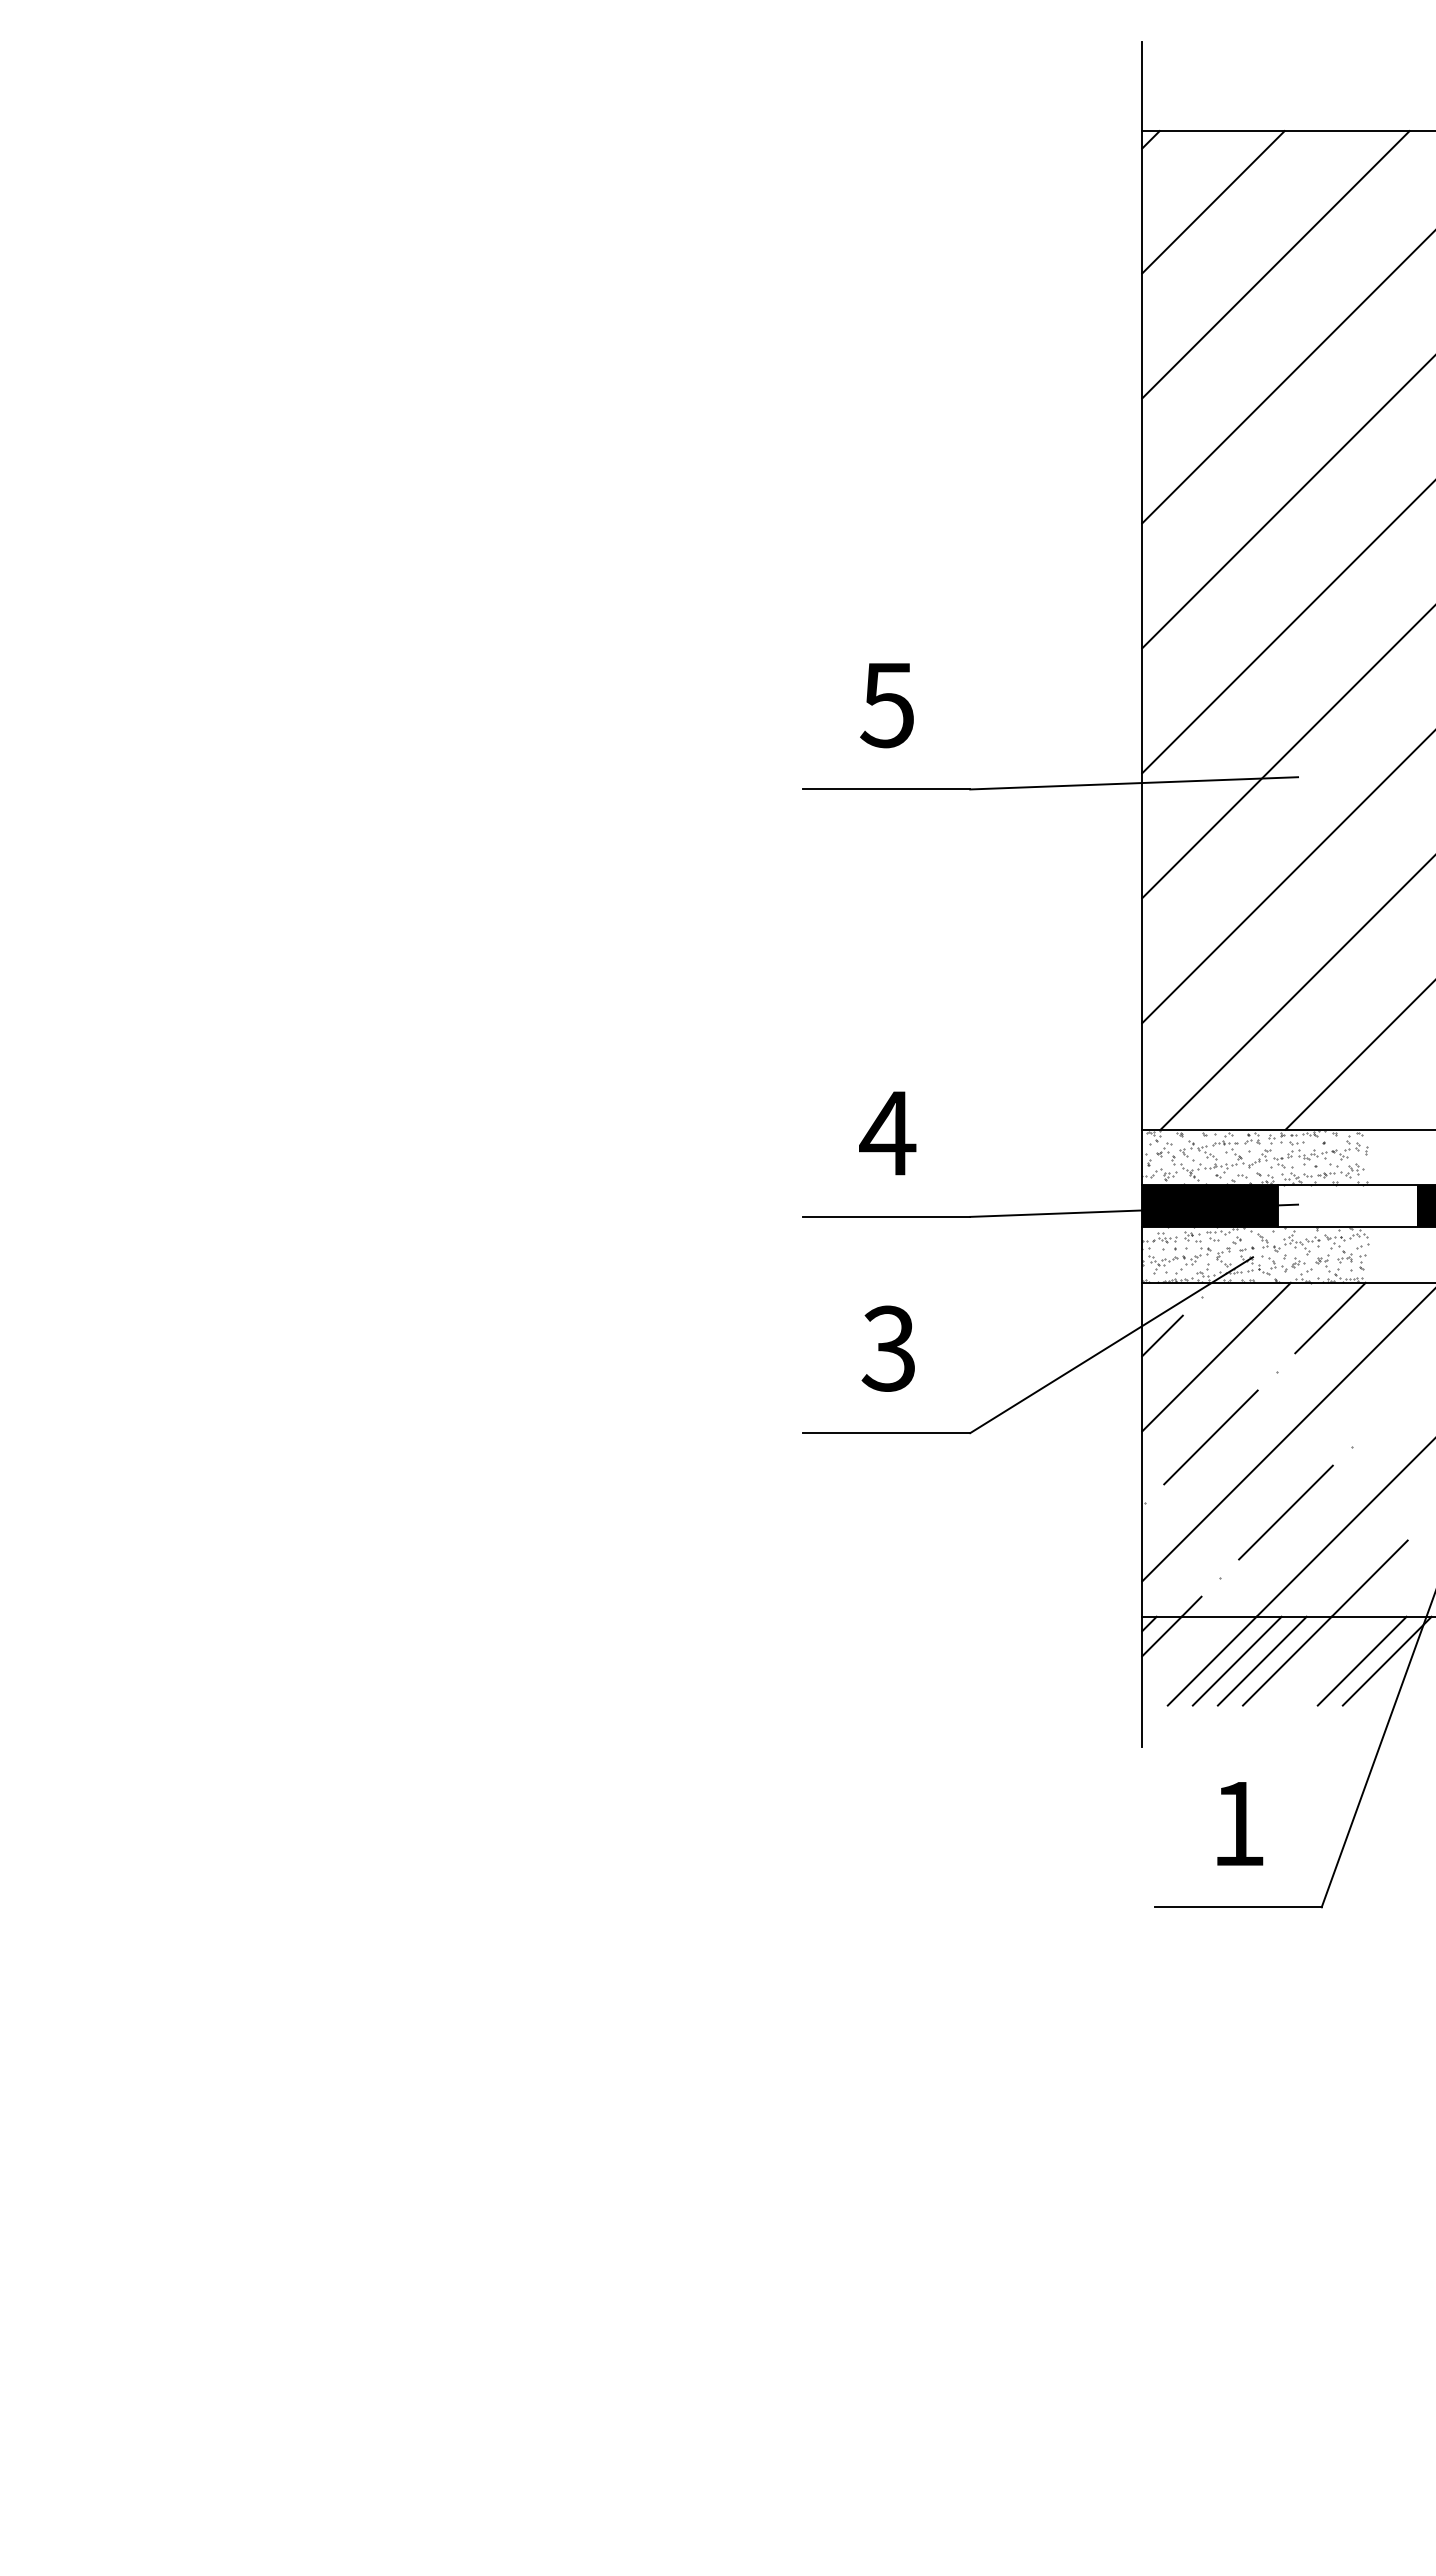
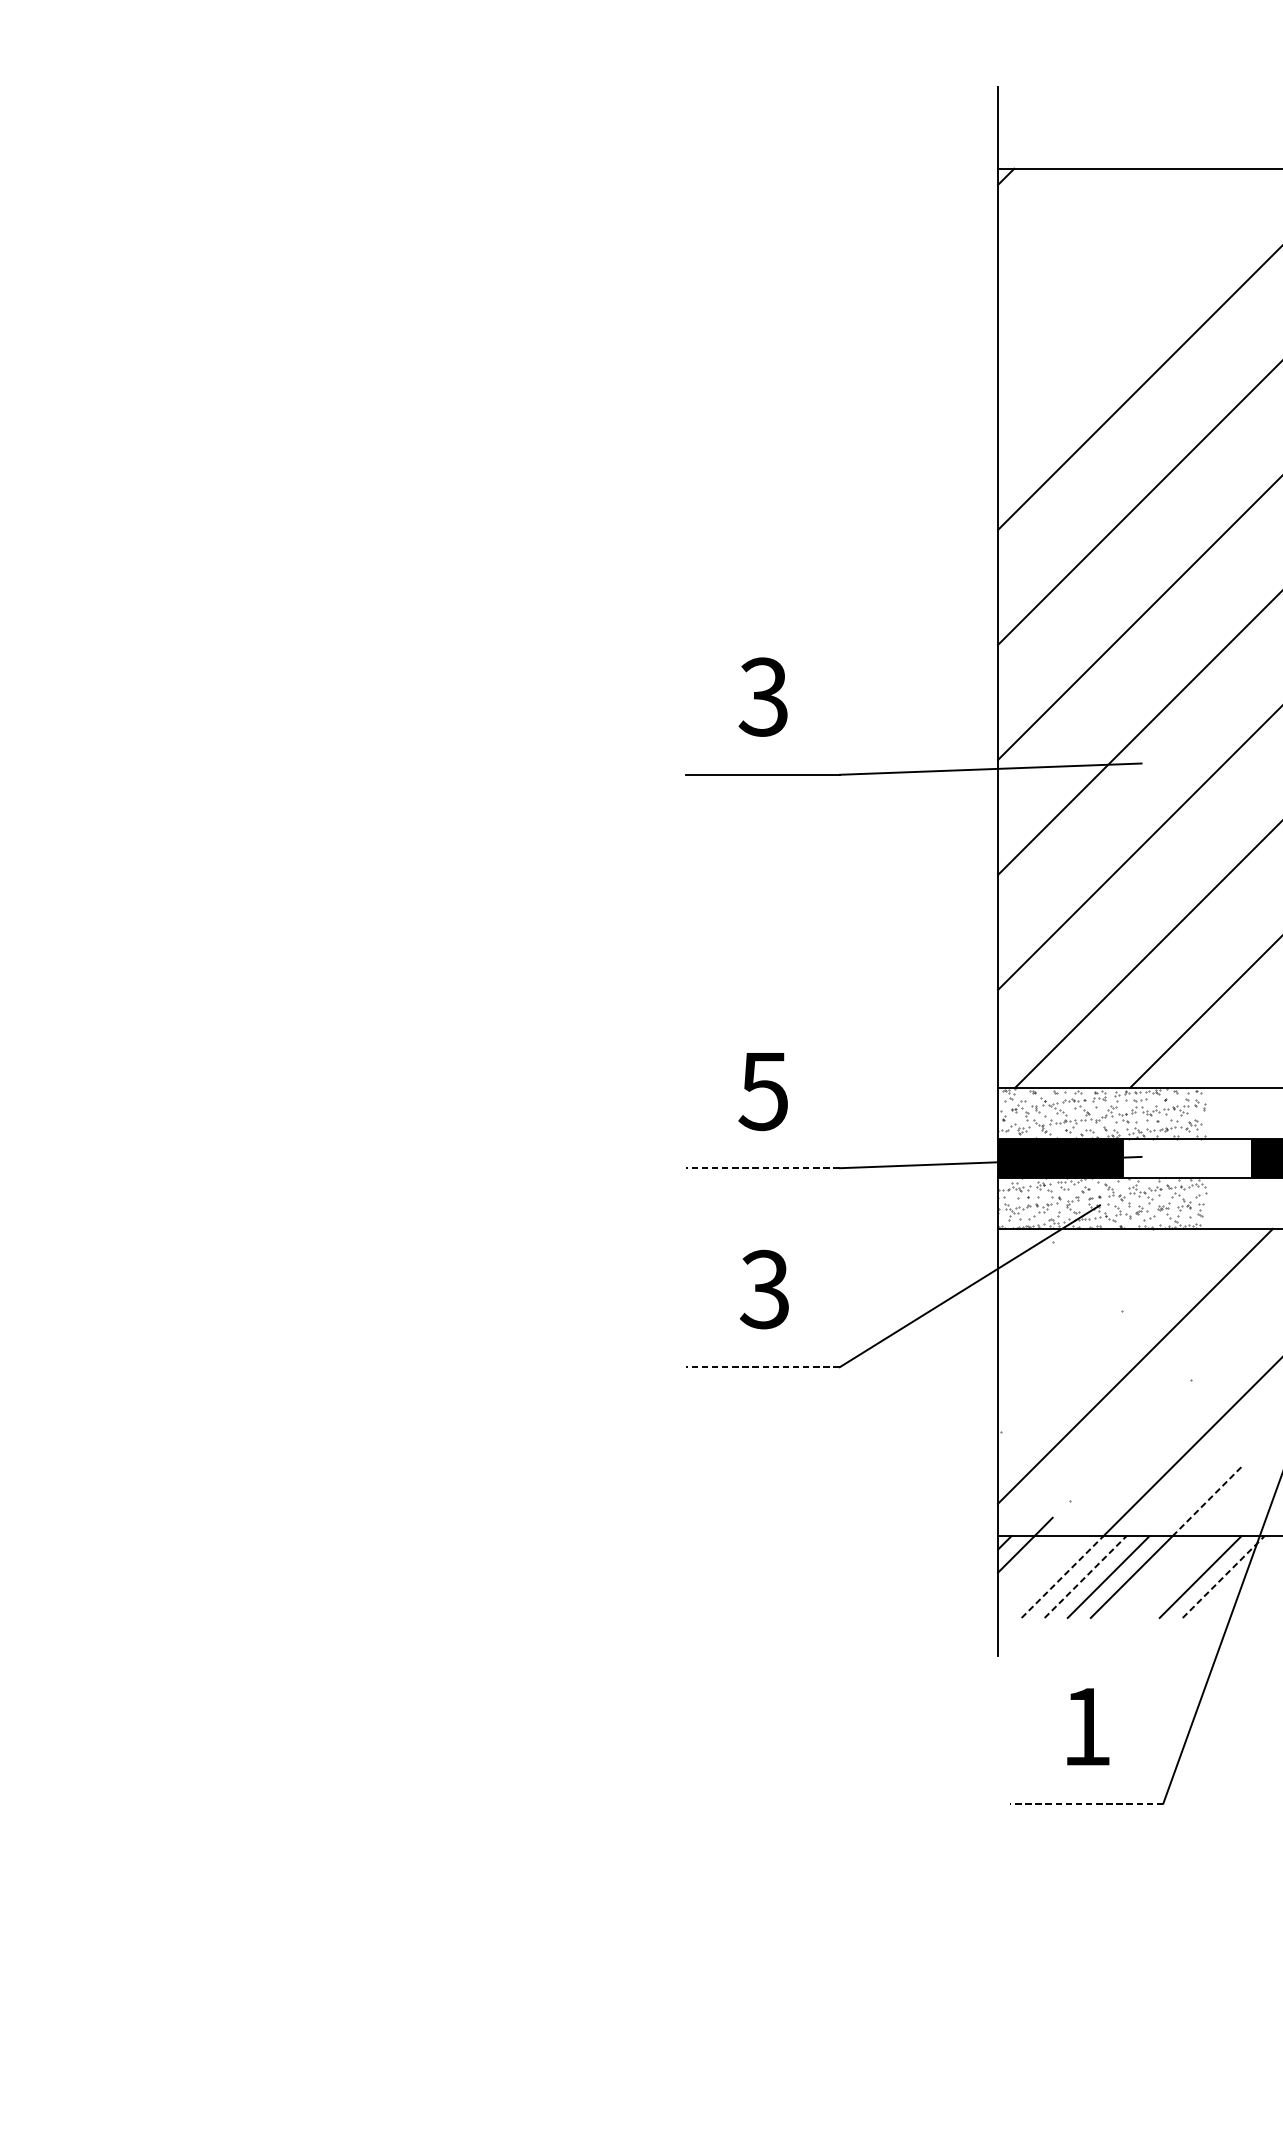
line: (1213, 202) -> (1063, 234), removed
line: (1275, 264) -> (1120, 291), removed
text: (886, 704) -> (762, 696), 5 -> 3
text: (887, 1133) -> (763, 1091), 4 -> 5
line: (886, 1216) -> (762, 1167), solid -> dashed
line: (1330, 1317) -> (1171, 1260), removed
line: (1162, 1335) -> (1016, 1277), removed
line: (1216, 1356) -> (1066, 1296), removed
line: (886, 1433) -> (762, 1367), solid -> dashed
line: (1210, 1437) -> (1060, 1371), removed
line: (1285, 1512) -> (1129, 1440), removed
line: (1369, 1578) -> (1207, 1501), solid -> dashed
line: (1212, 1661) -> (1062, 1577), solid -> dashed
line: (1237, 1661) -> (1085, 1577), solid -> dashed
line: (1387, 1661) -> (1223, 1577), solid -> dashed
line: (1237, 1907) -> (1085, 1803), solid -> dashed

